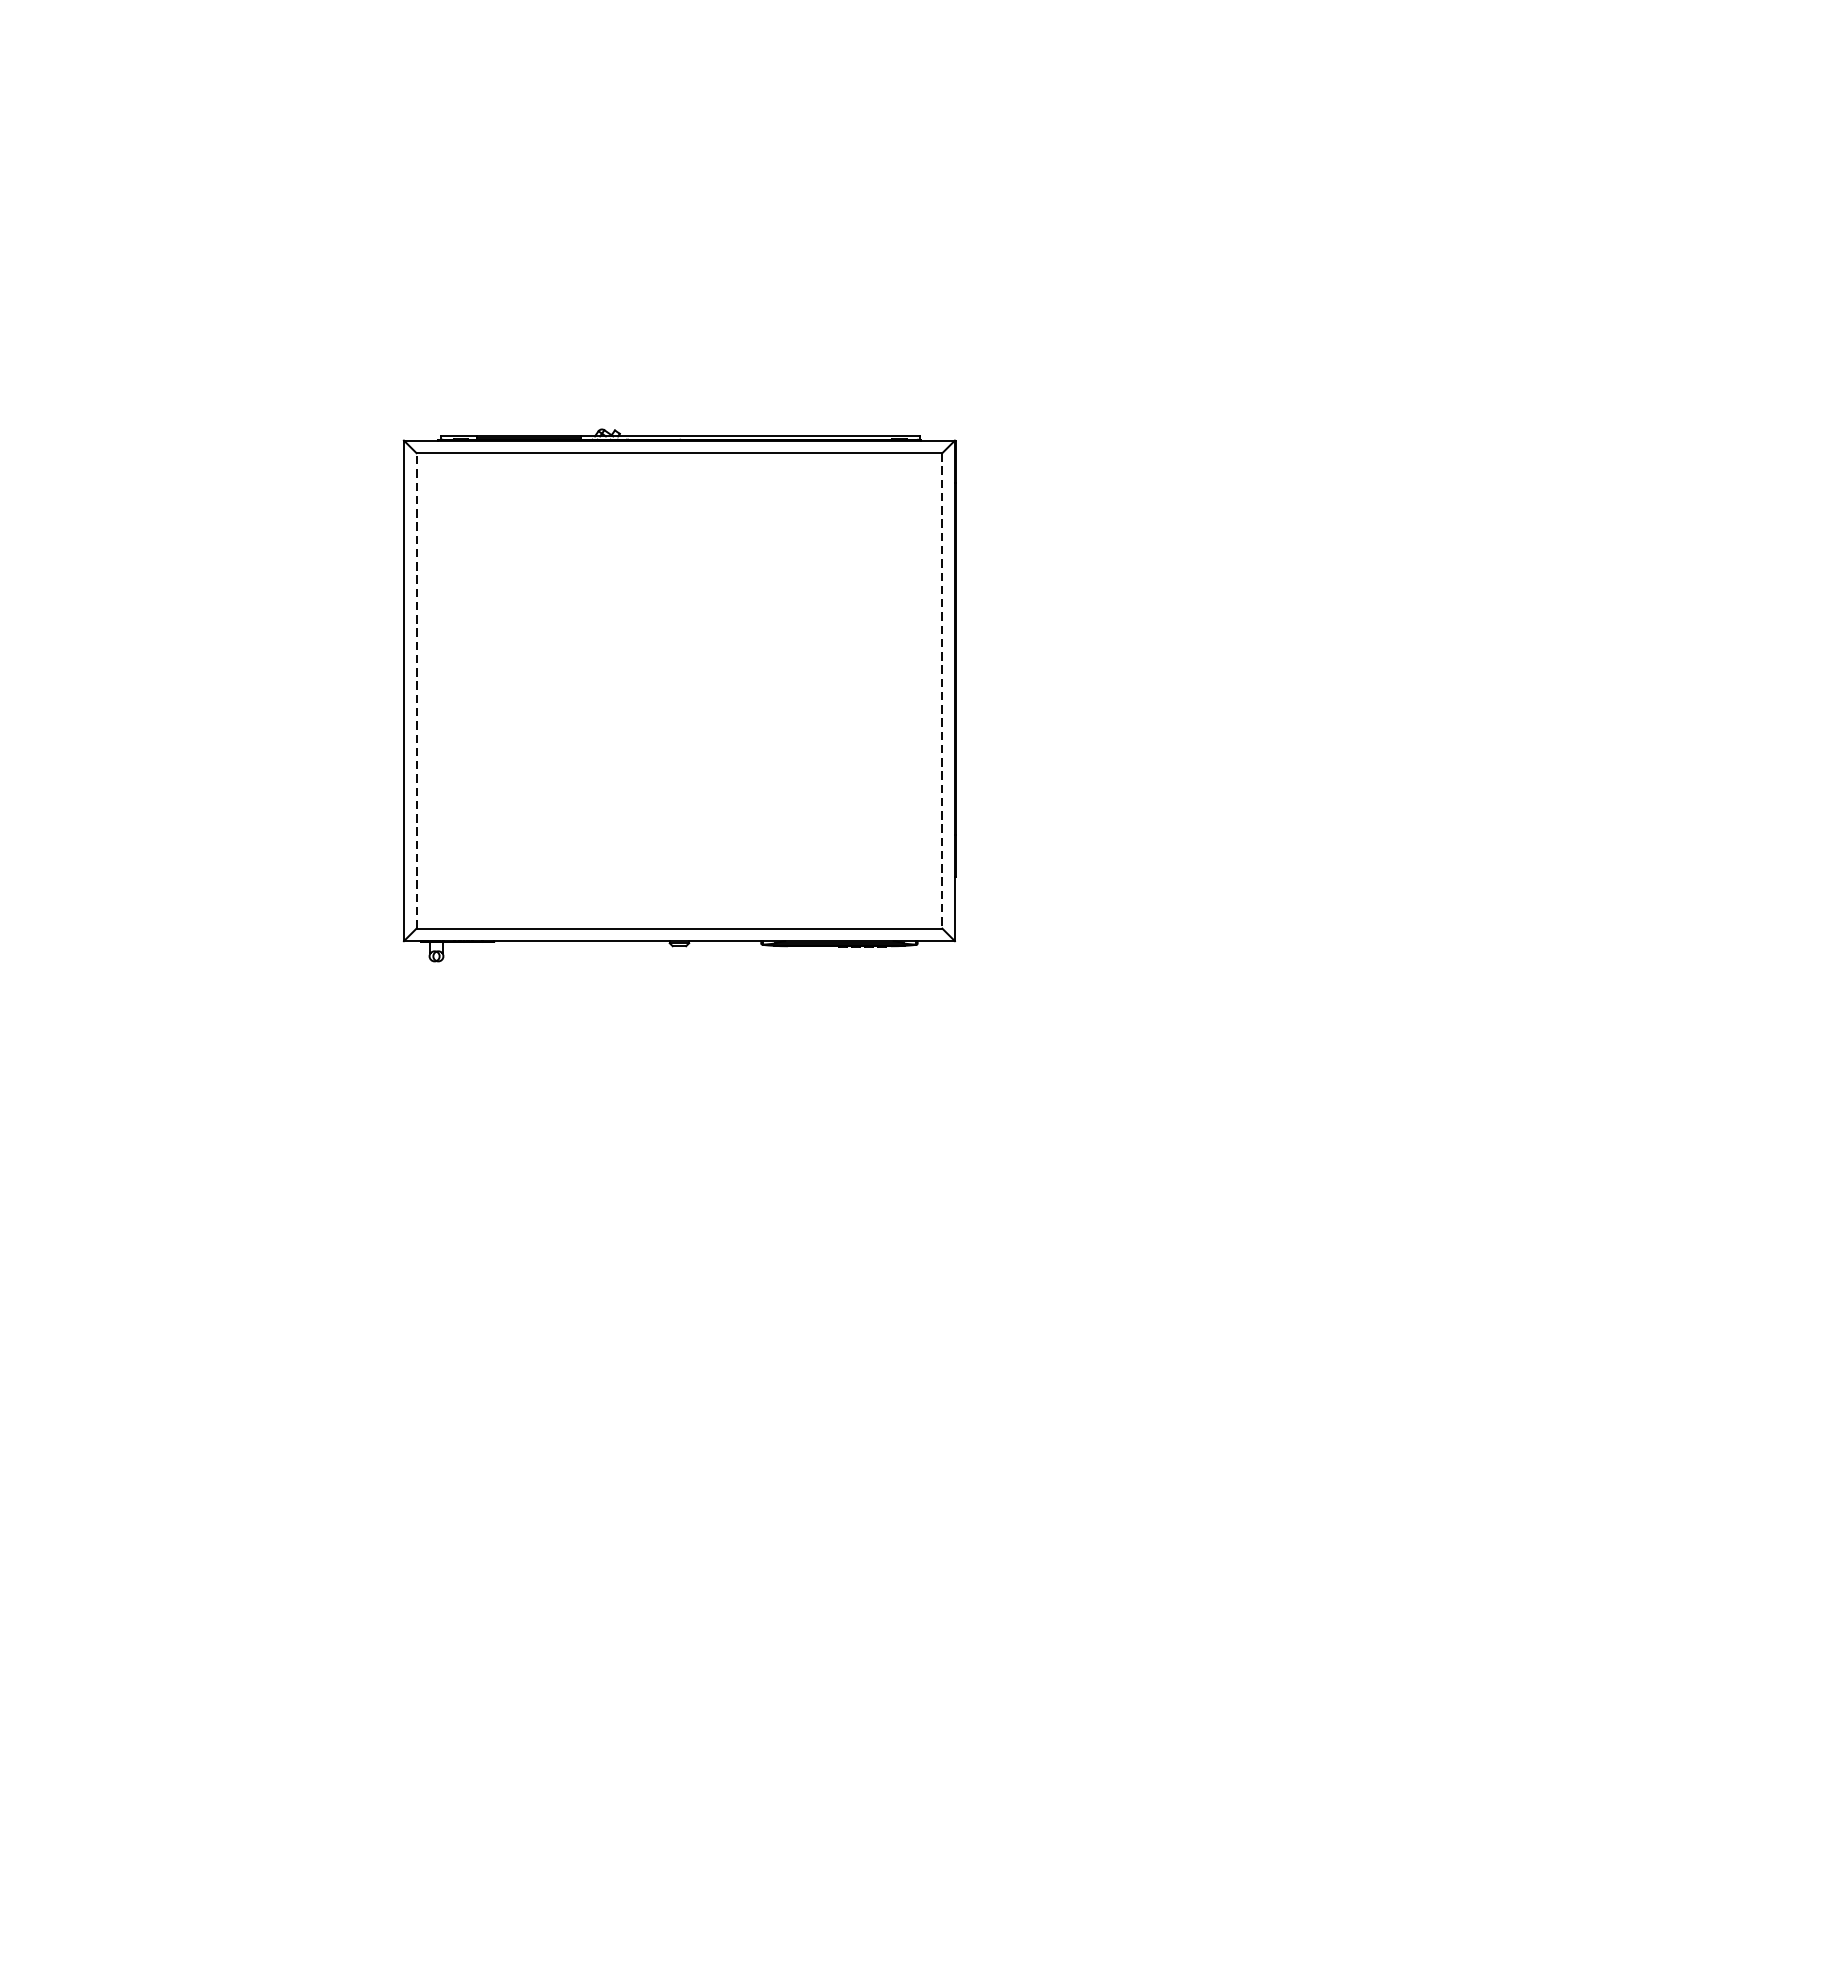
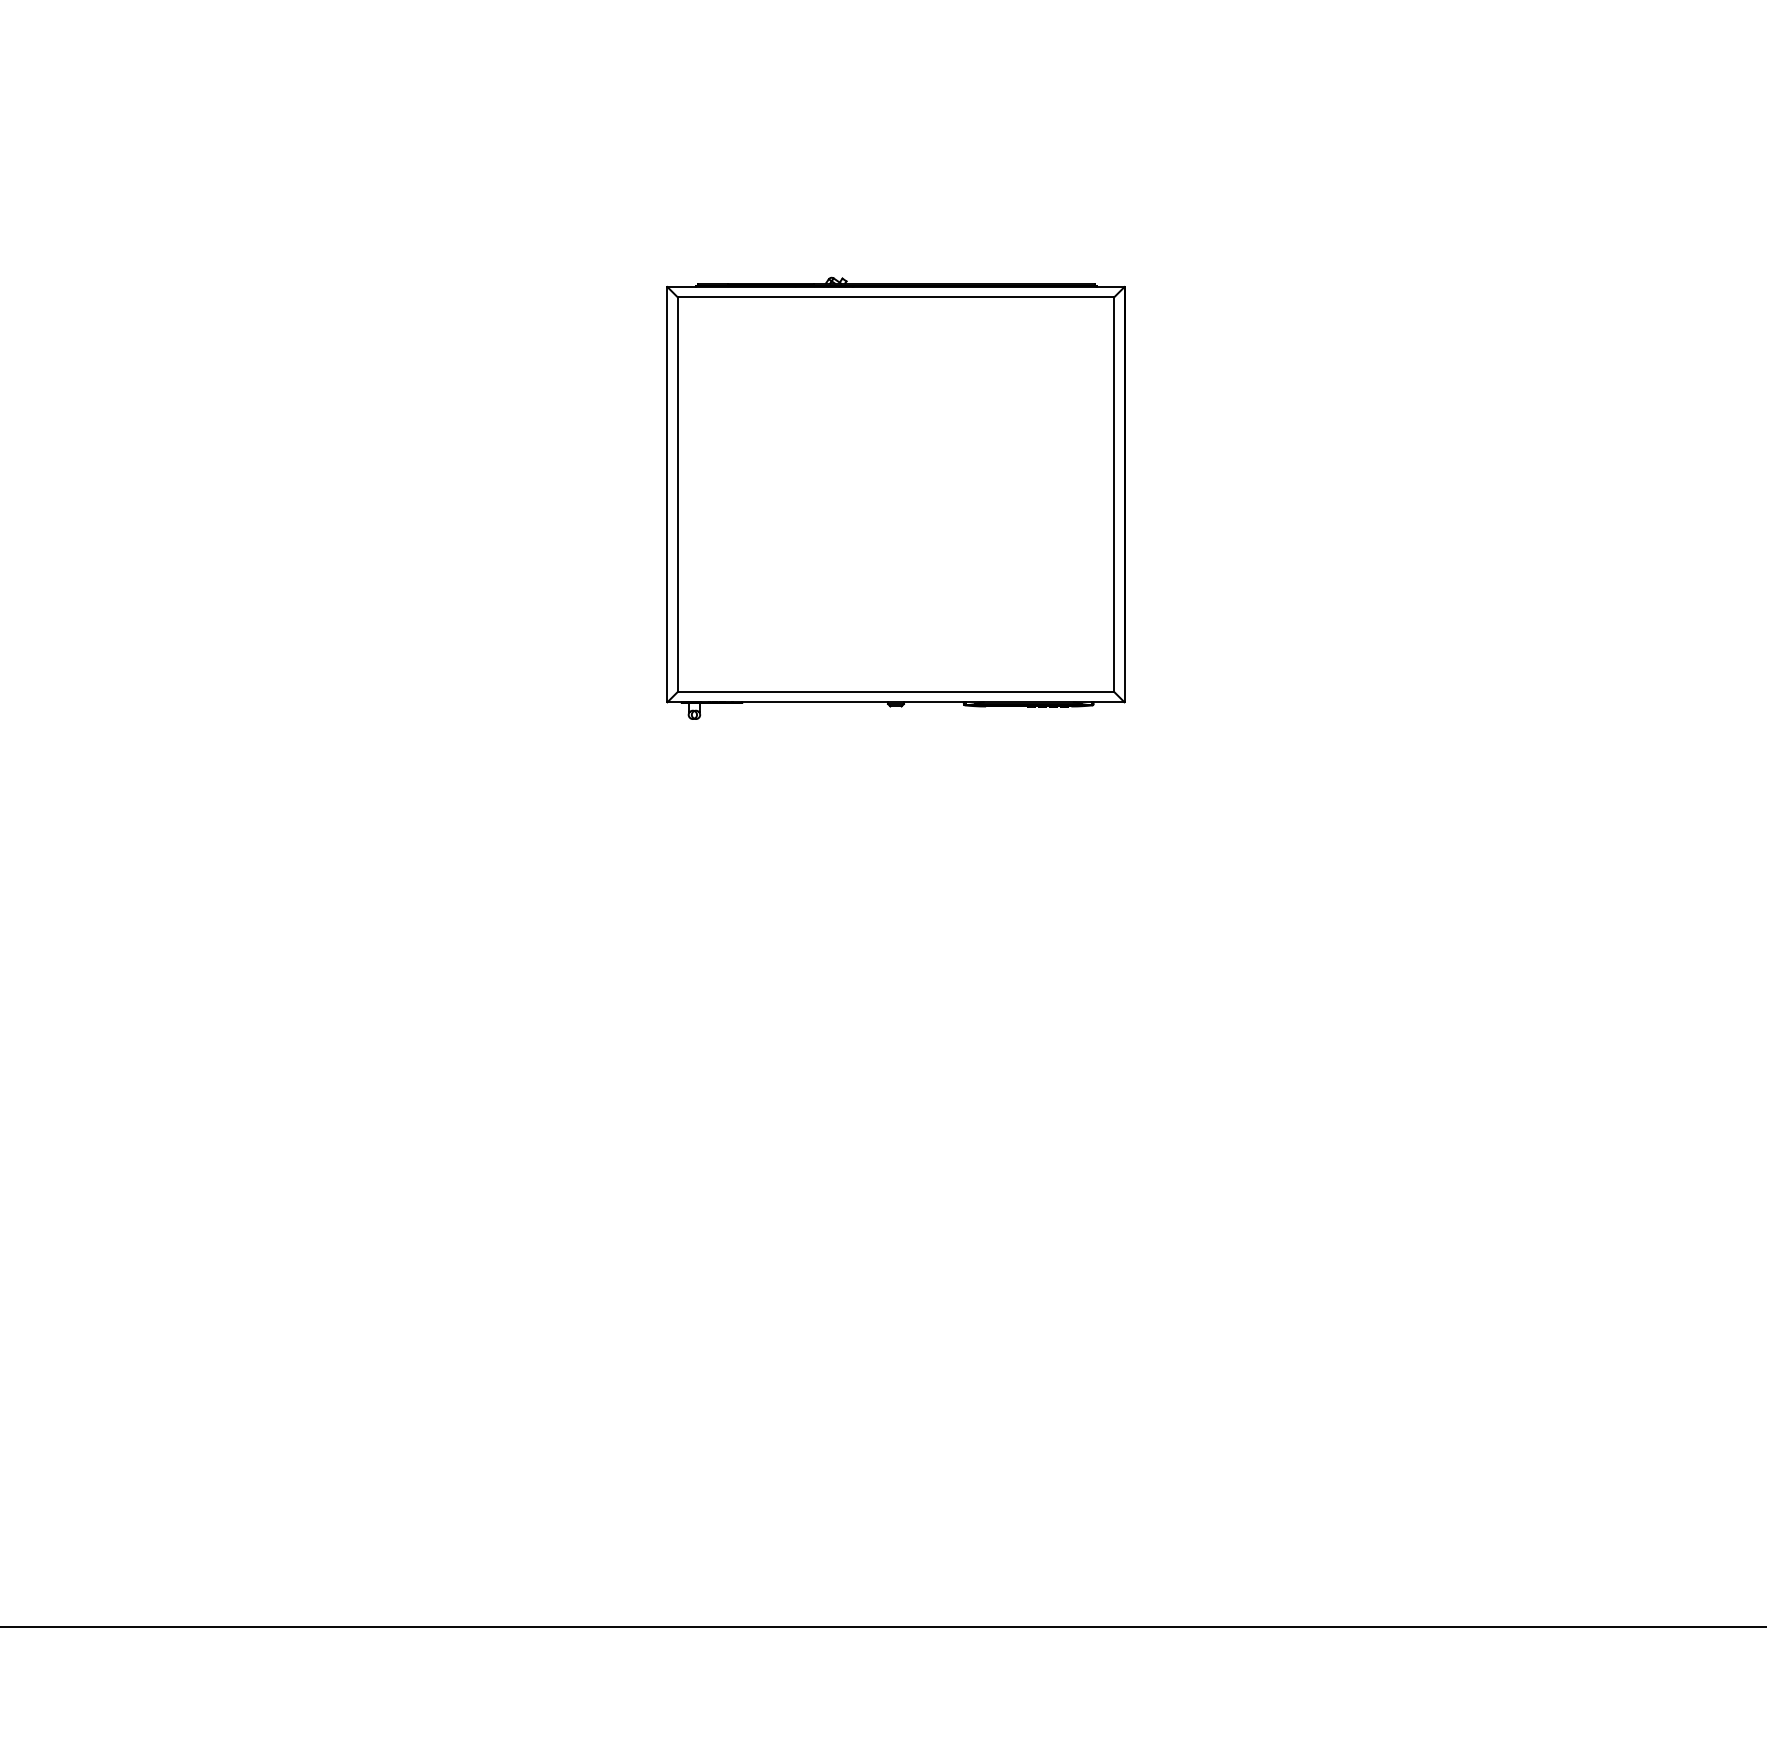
line: (416, 690) -> (677, 494), dashed -> solid
line: (942, 691) -> (1114, 495), dashed -> solid

